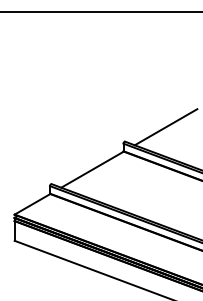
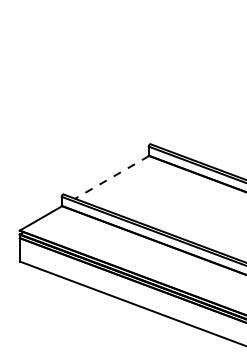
line: (166, 126) -> (199, 126), removed
line: (92, 169) -> (112, 177), solid -> dashed

